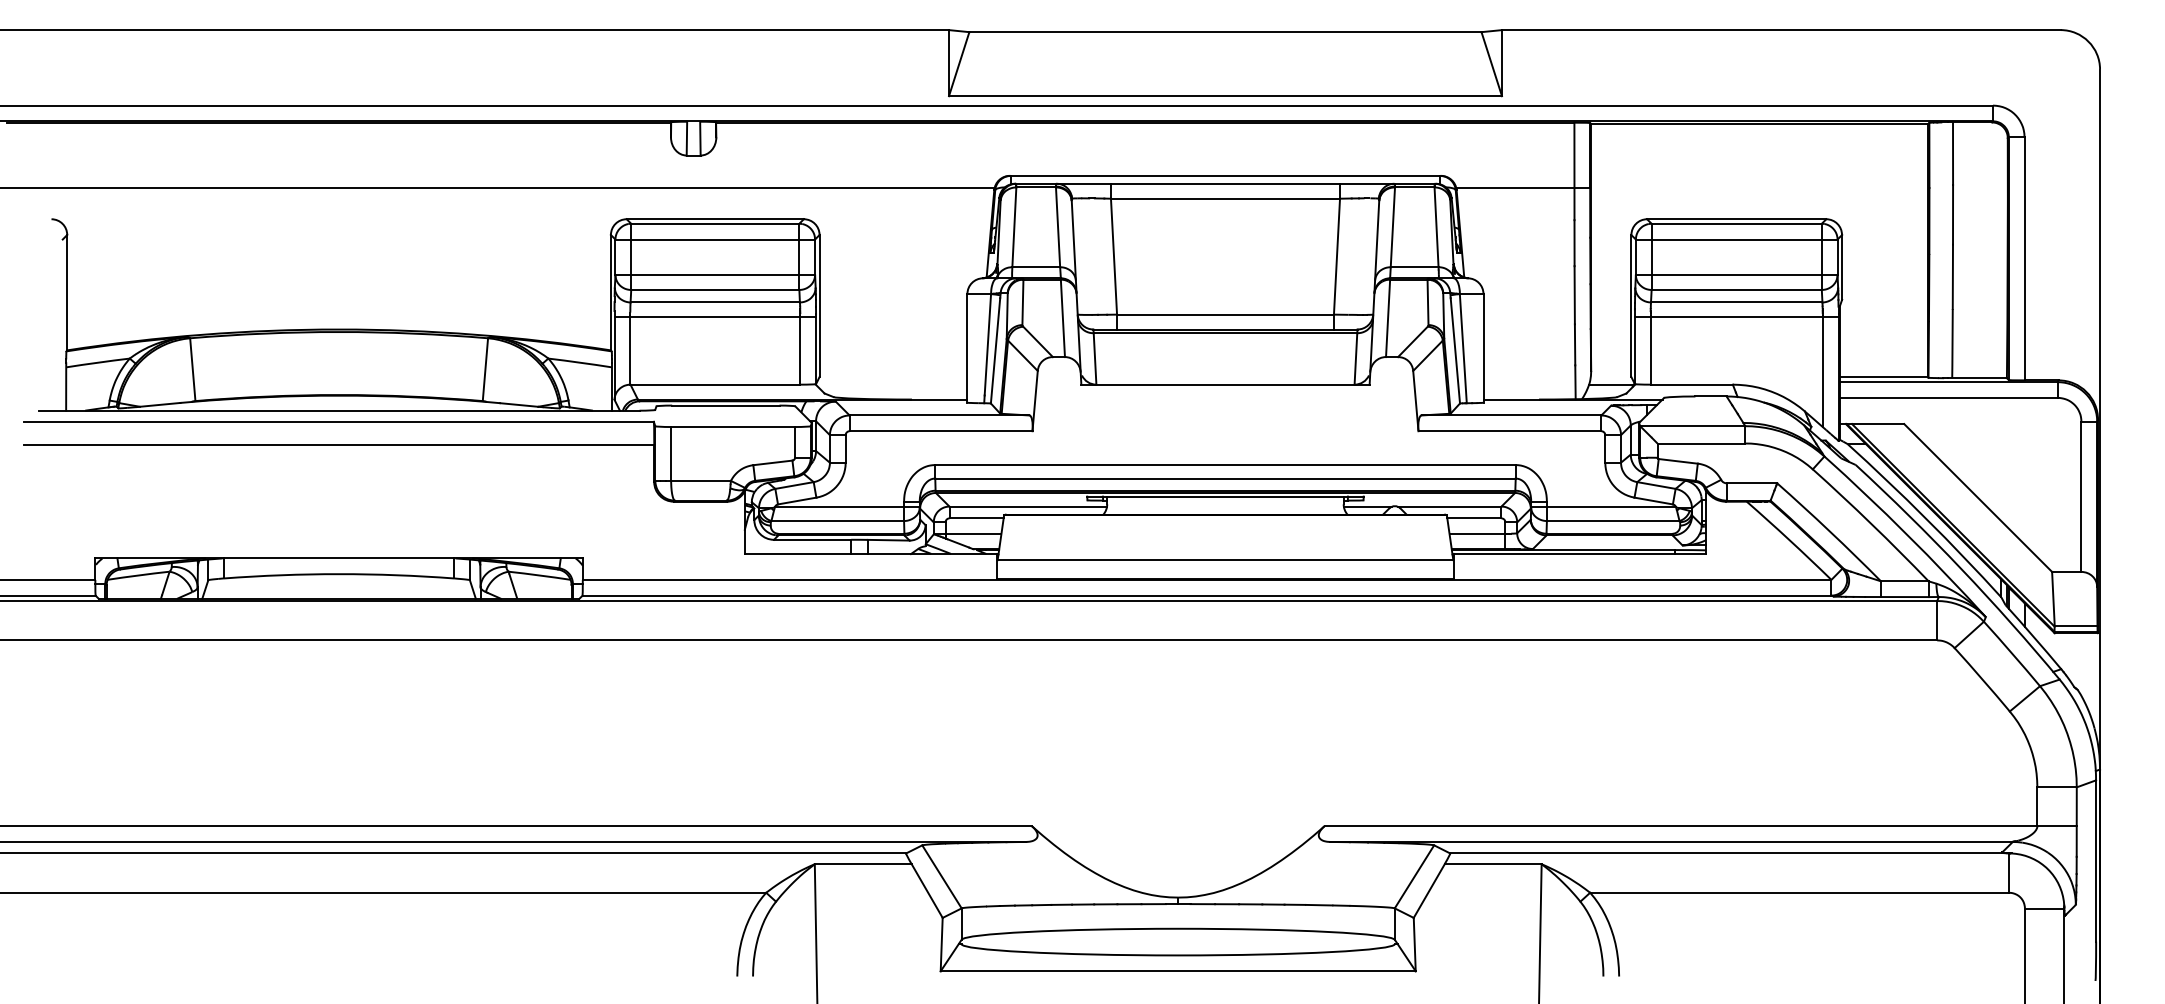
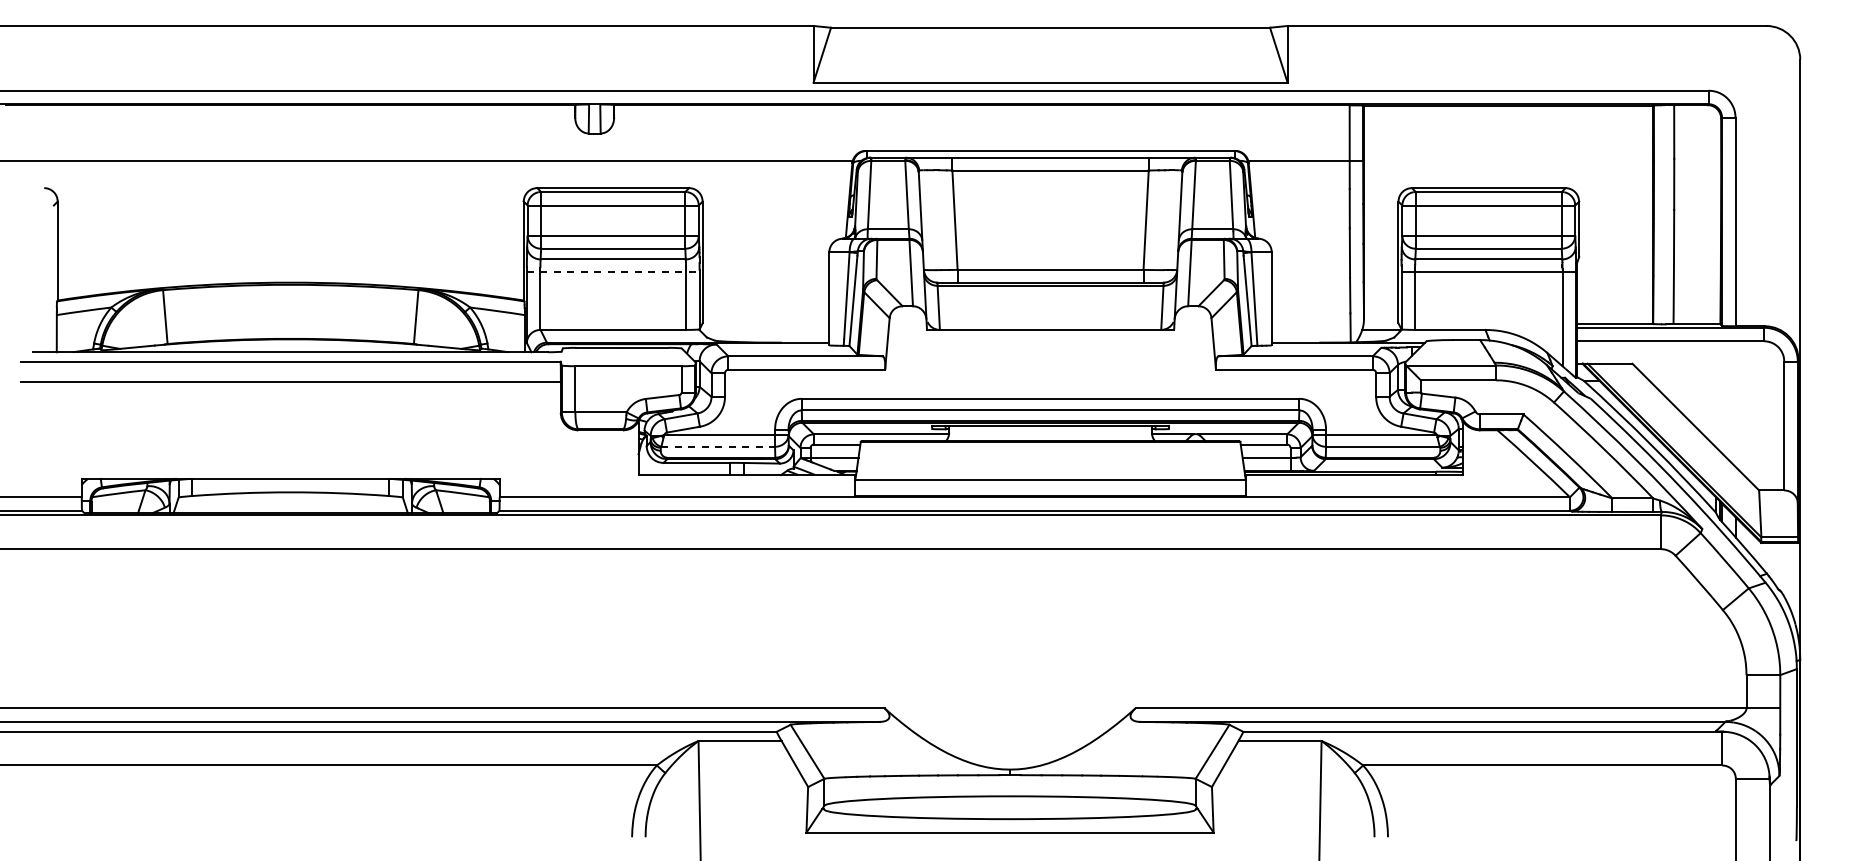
line: (715, 317) -> (613, 272), solid -> dashed
line: (838, 521) -> (718, 447), solid -> dashed

